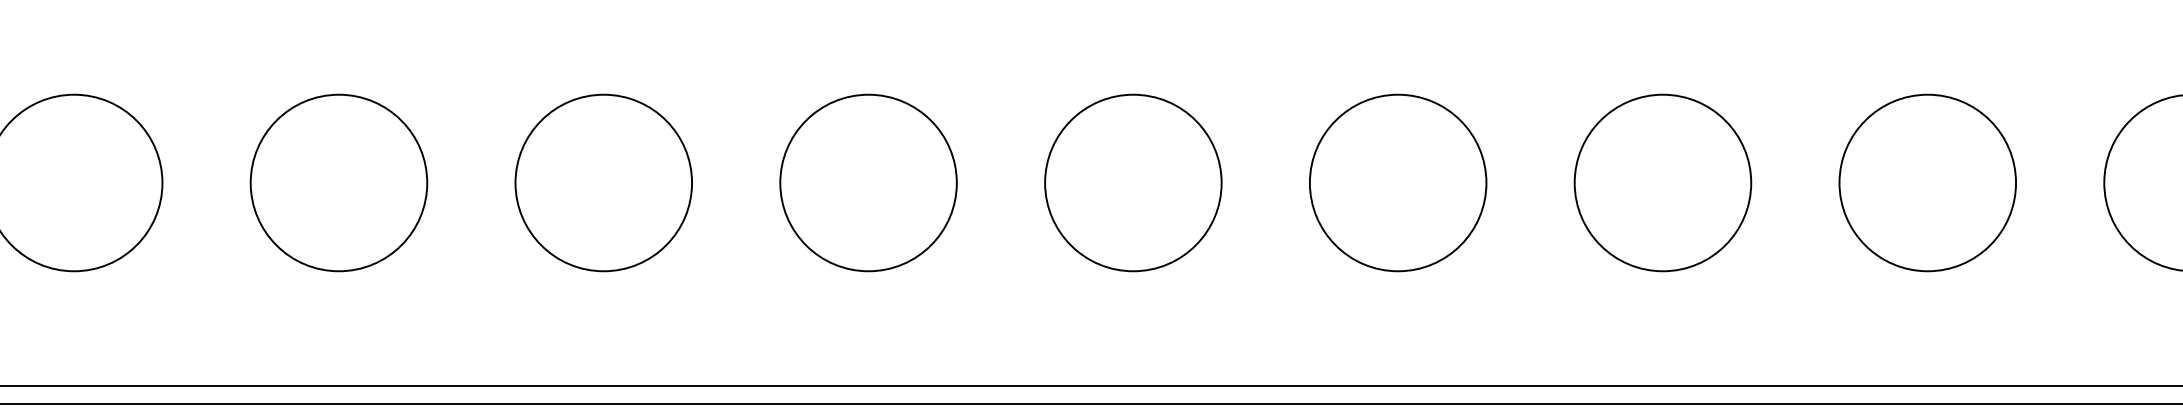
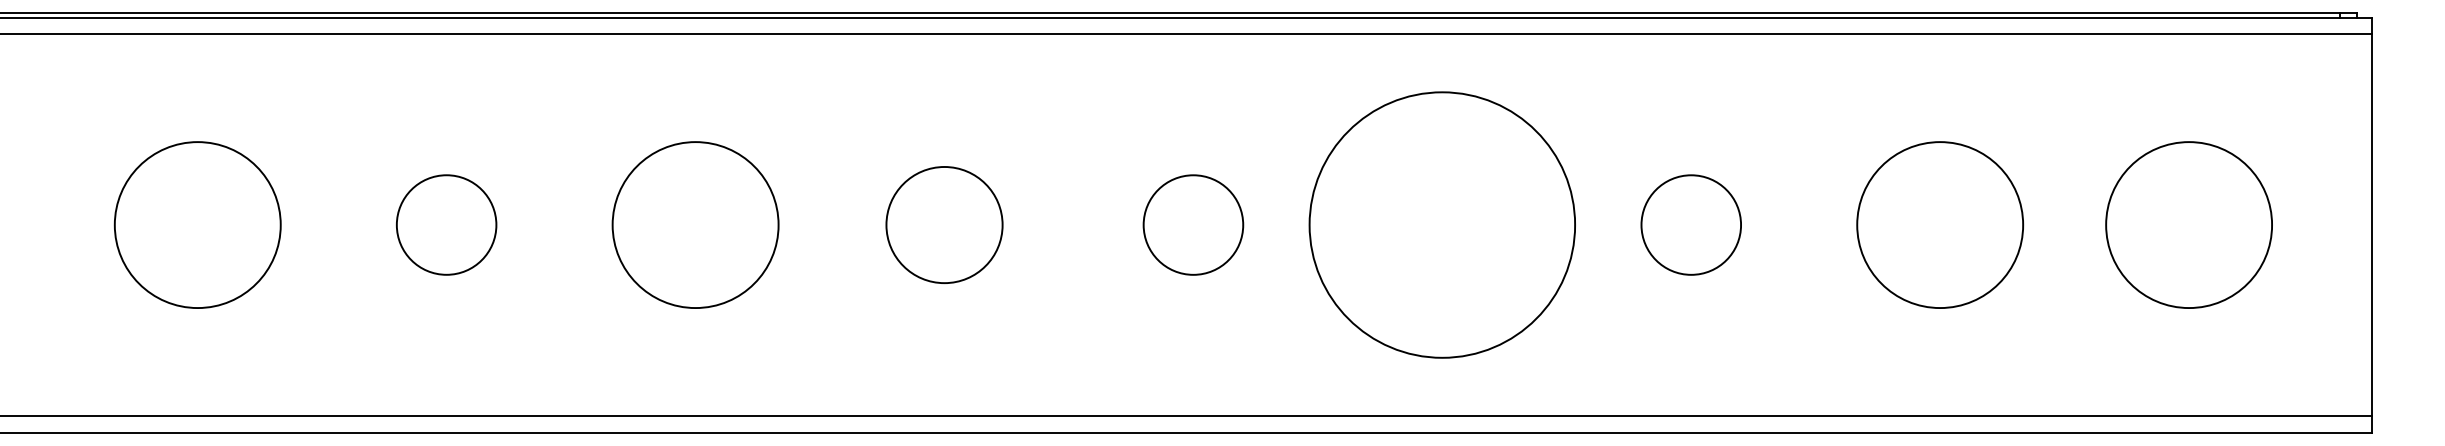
circle: (338, 182) -> (446, 224), size x0.6
circle: (868, 183) -> (944, 225), size x0.7
circle: (1133, 183) -> (1193, 225), size x0.6
circle: (1398, 183) -> (1442, 225), size x1.6
circle: (1663, 183) -> (1691, 225), size x0.6

